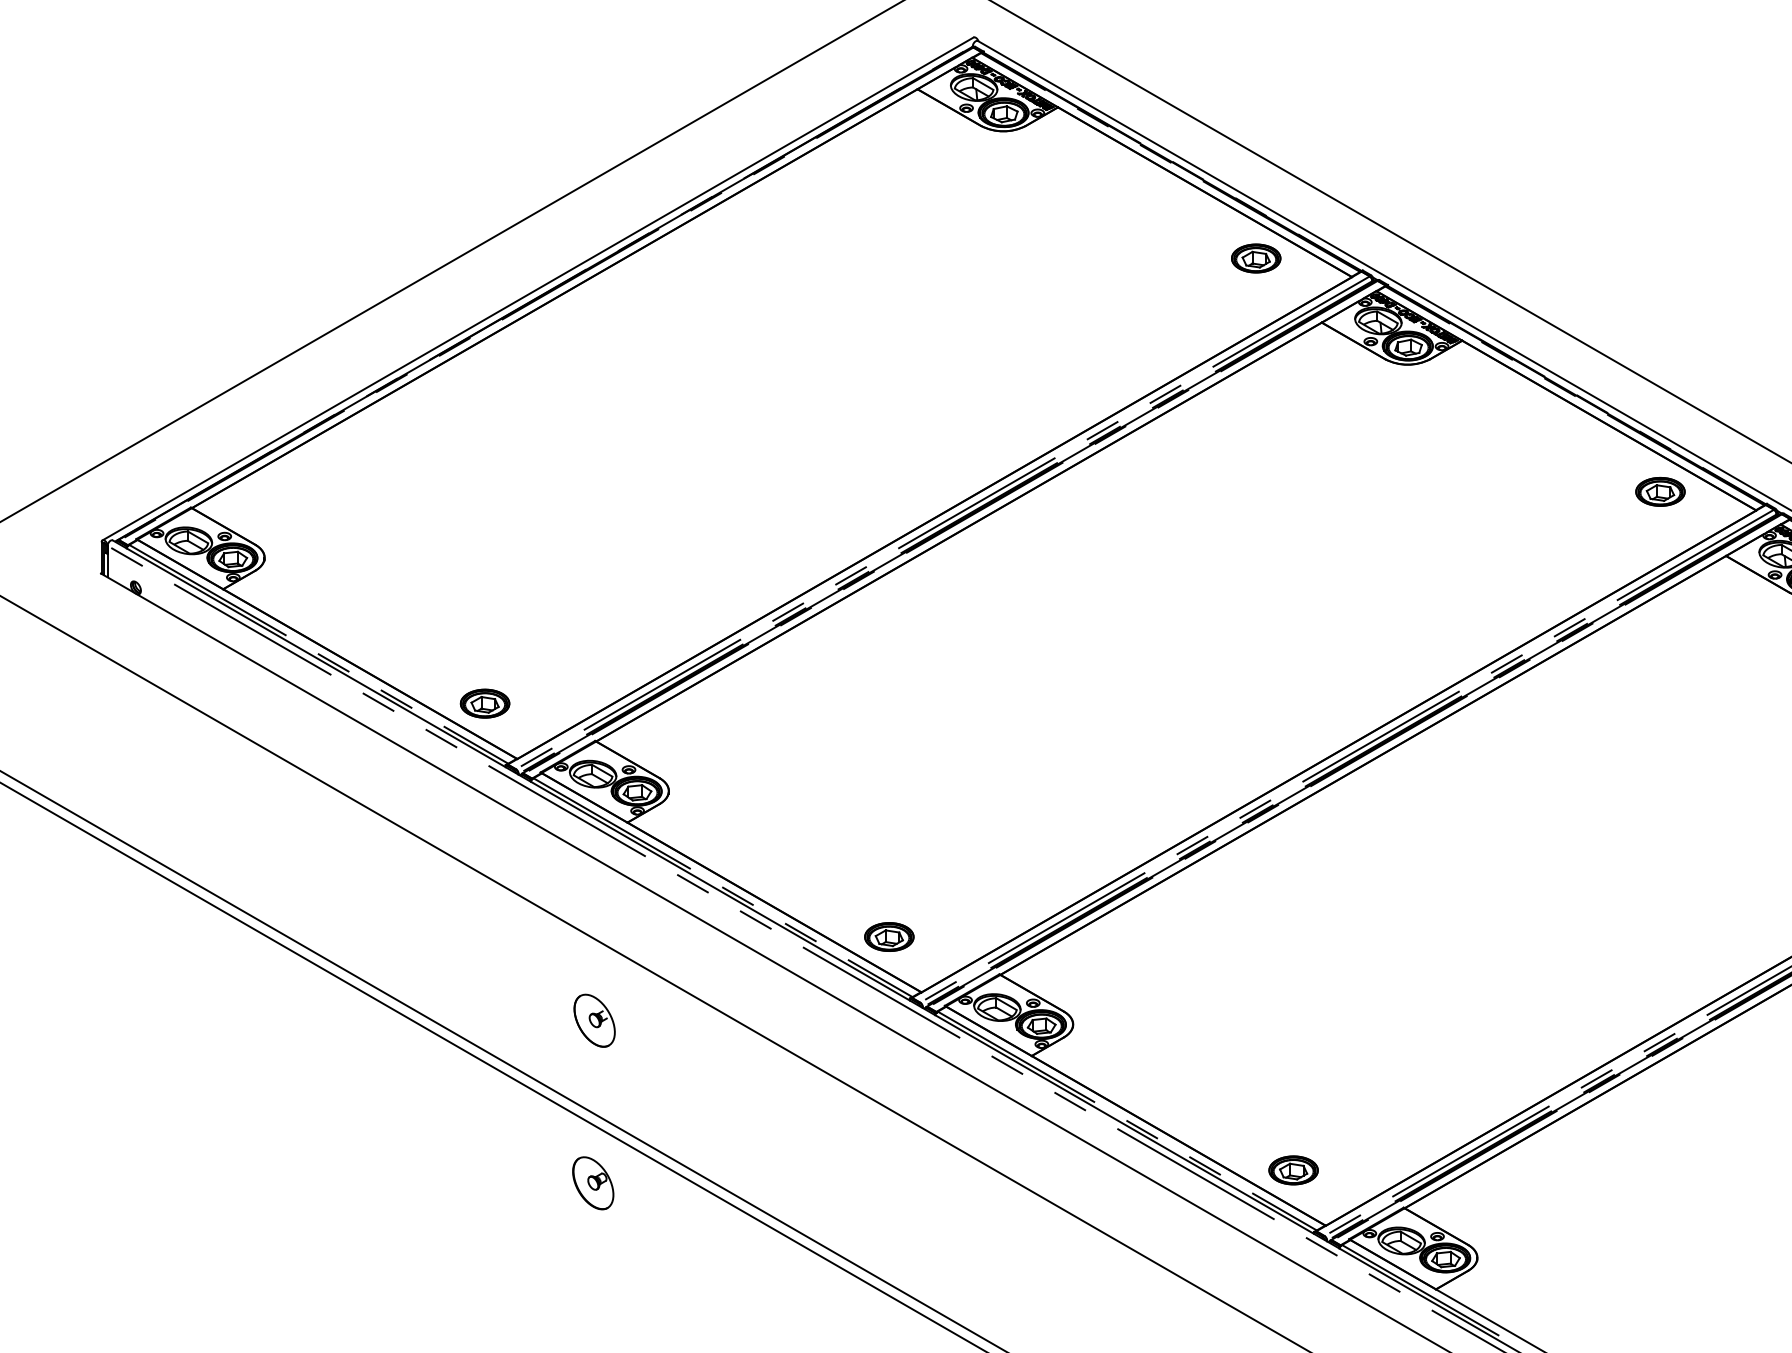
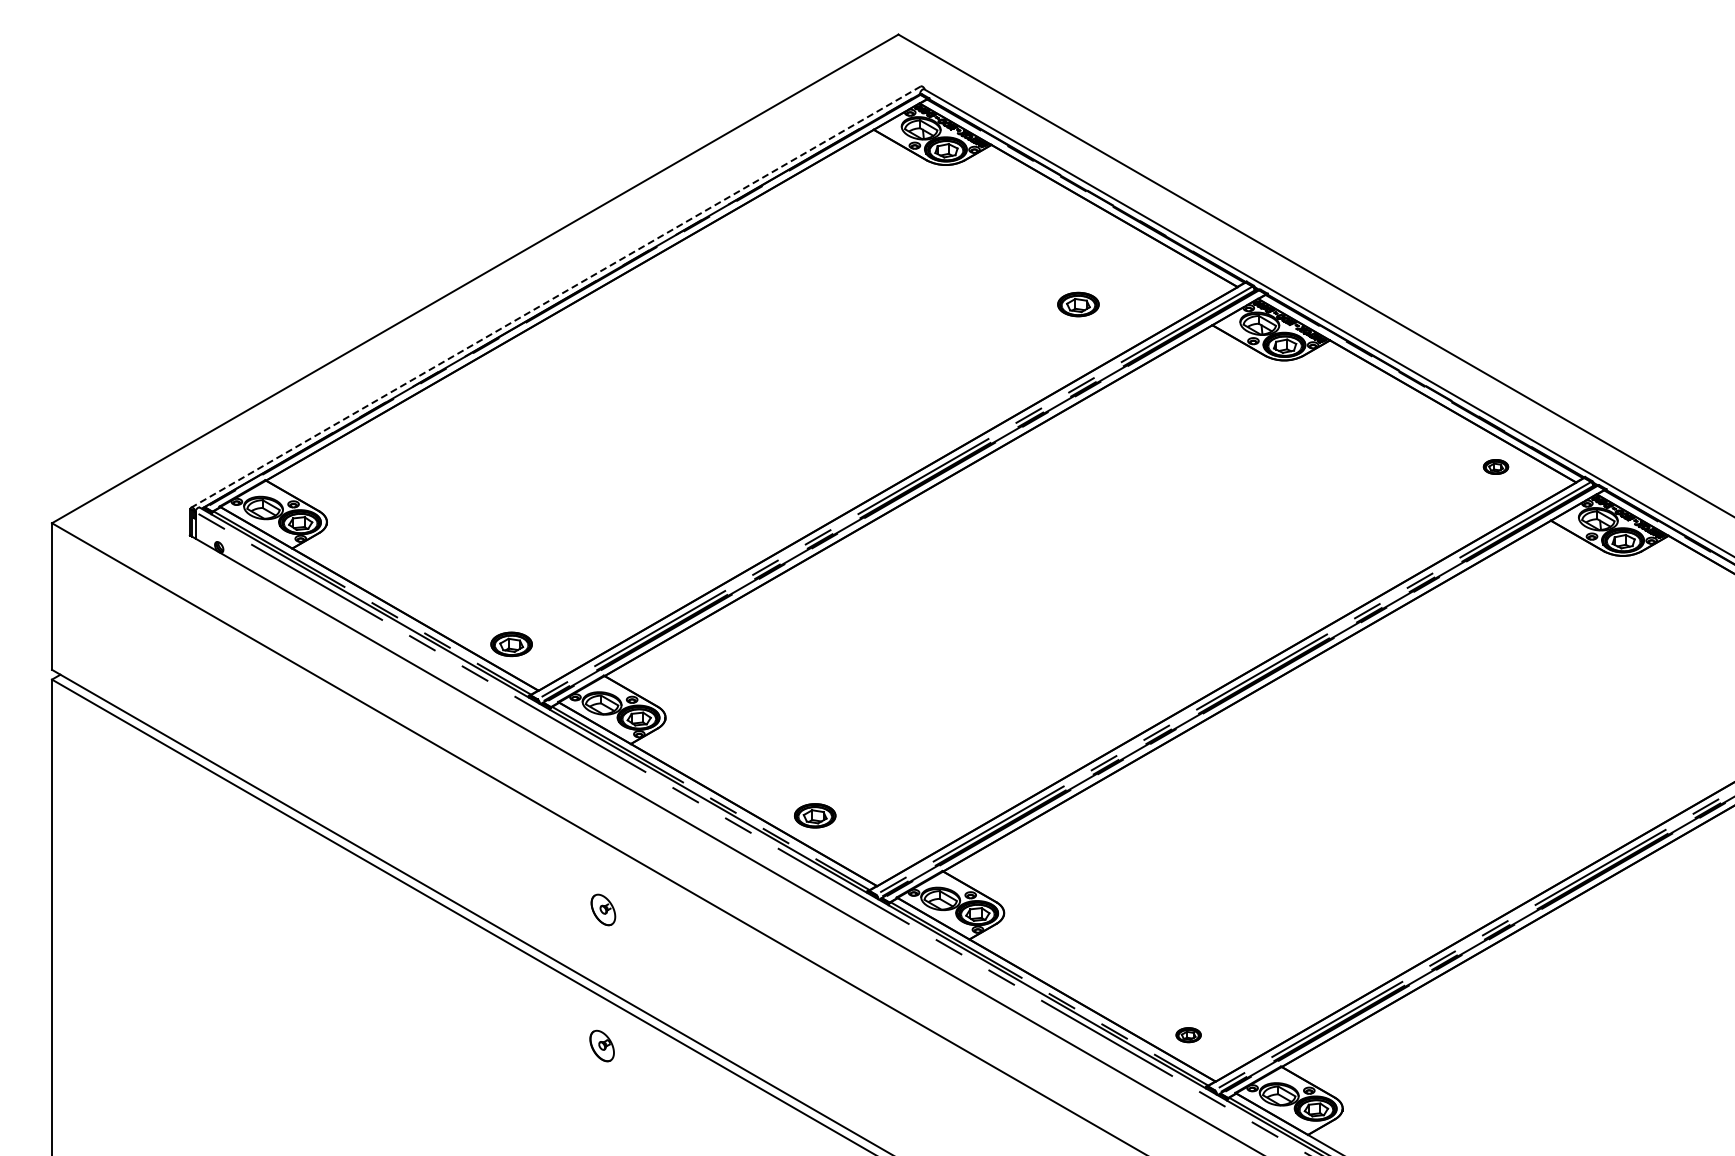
part: (1256, 258) -> (1078, 304), moved
line: (537, 289) -> (555, 297), solid -> dashed
part: (1659, 491) -> (1495, 466), size x0.6
part: (889, 936) -> (815, 815), moved
part: (594, 1020) -> (603, 909), size x0.7
part: (1293, 1169) -> (1188, 1034), size x0.6
part: (592, 1182) -> (601, 1045), size x0.7

